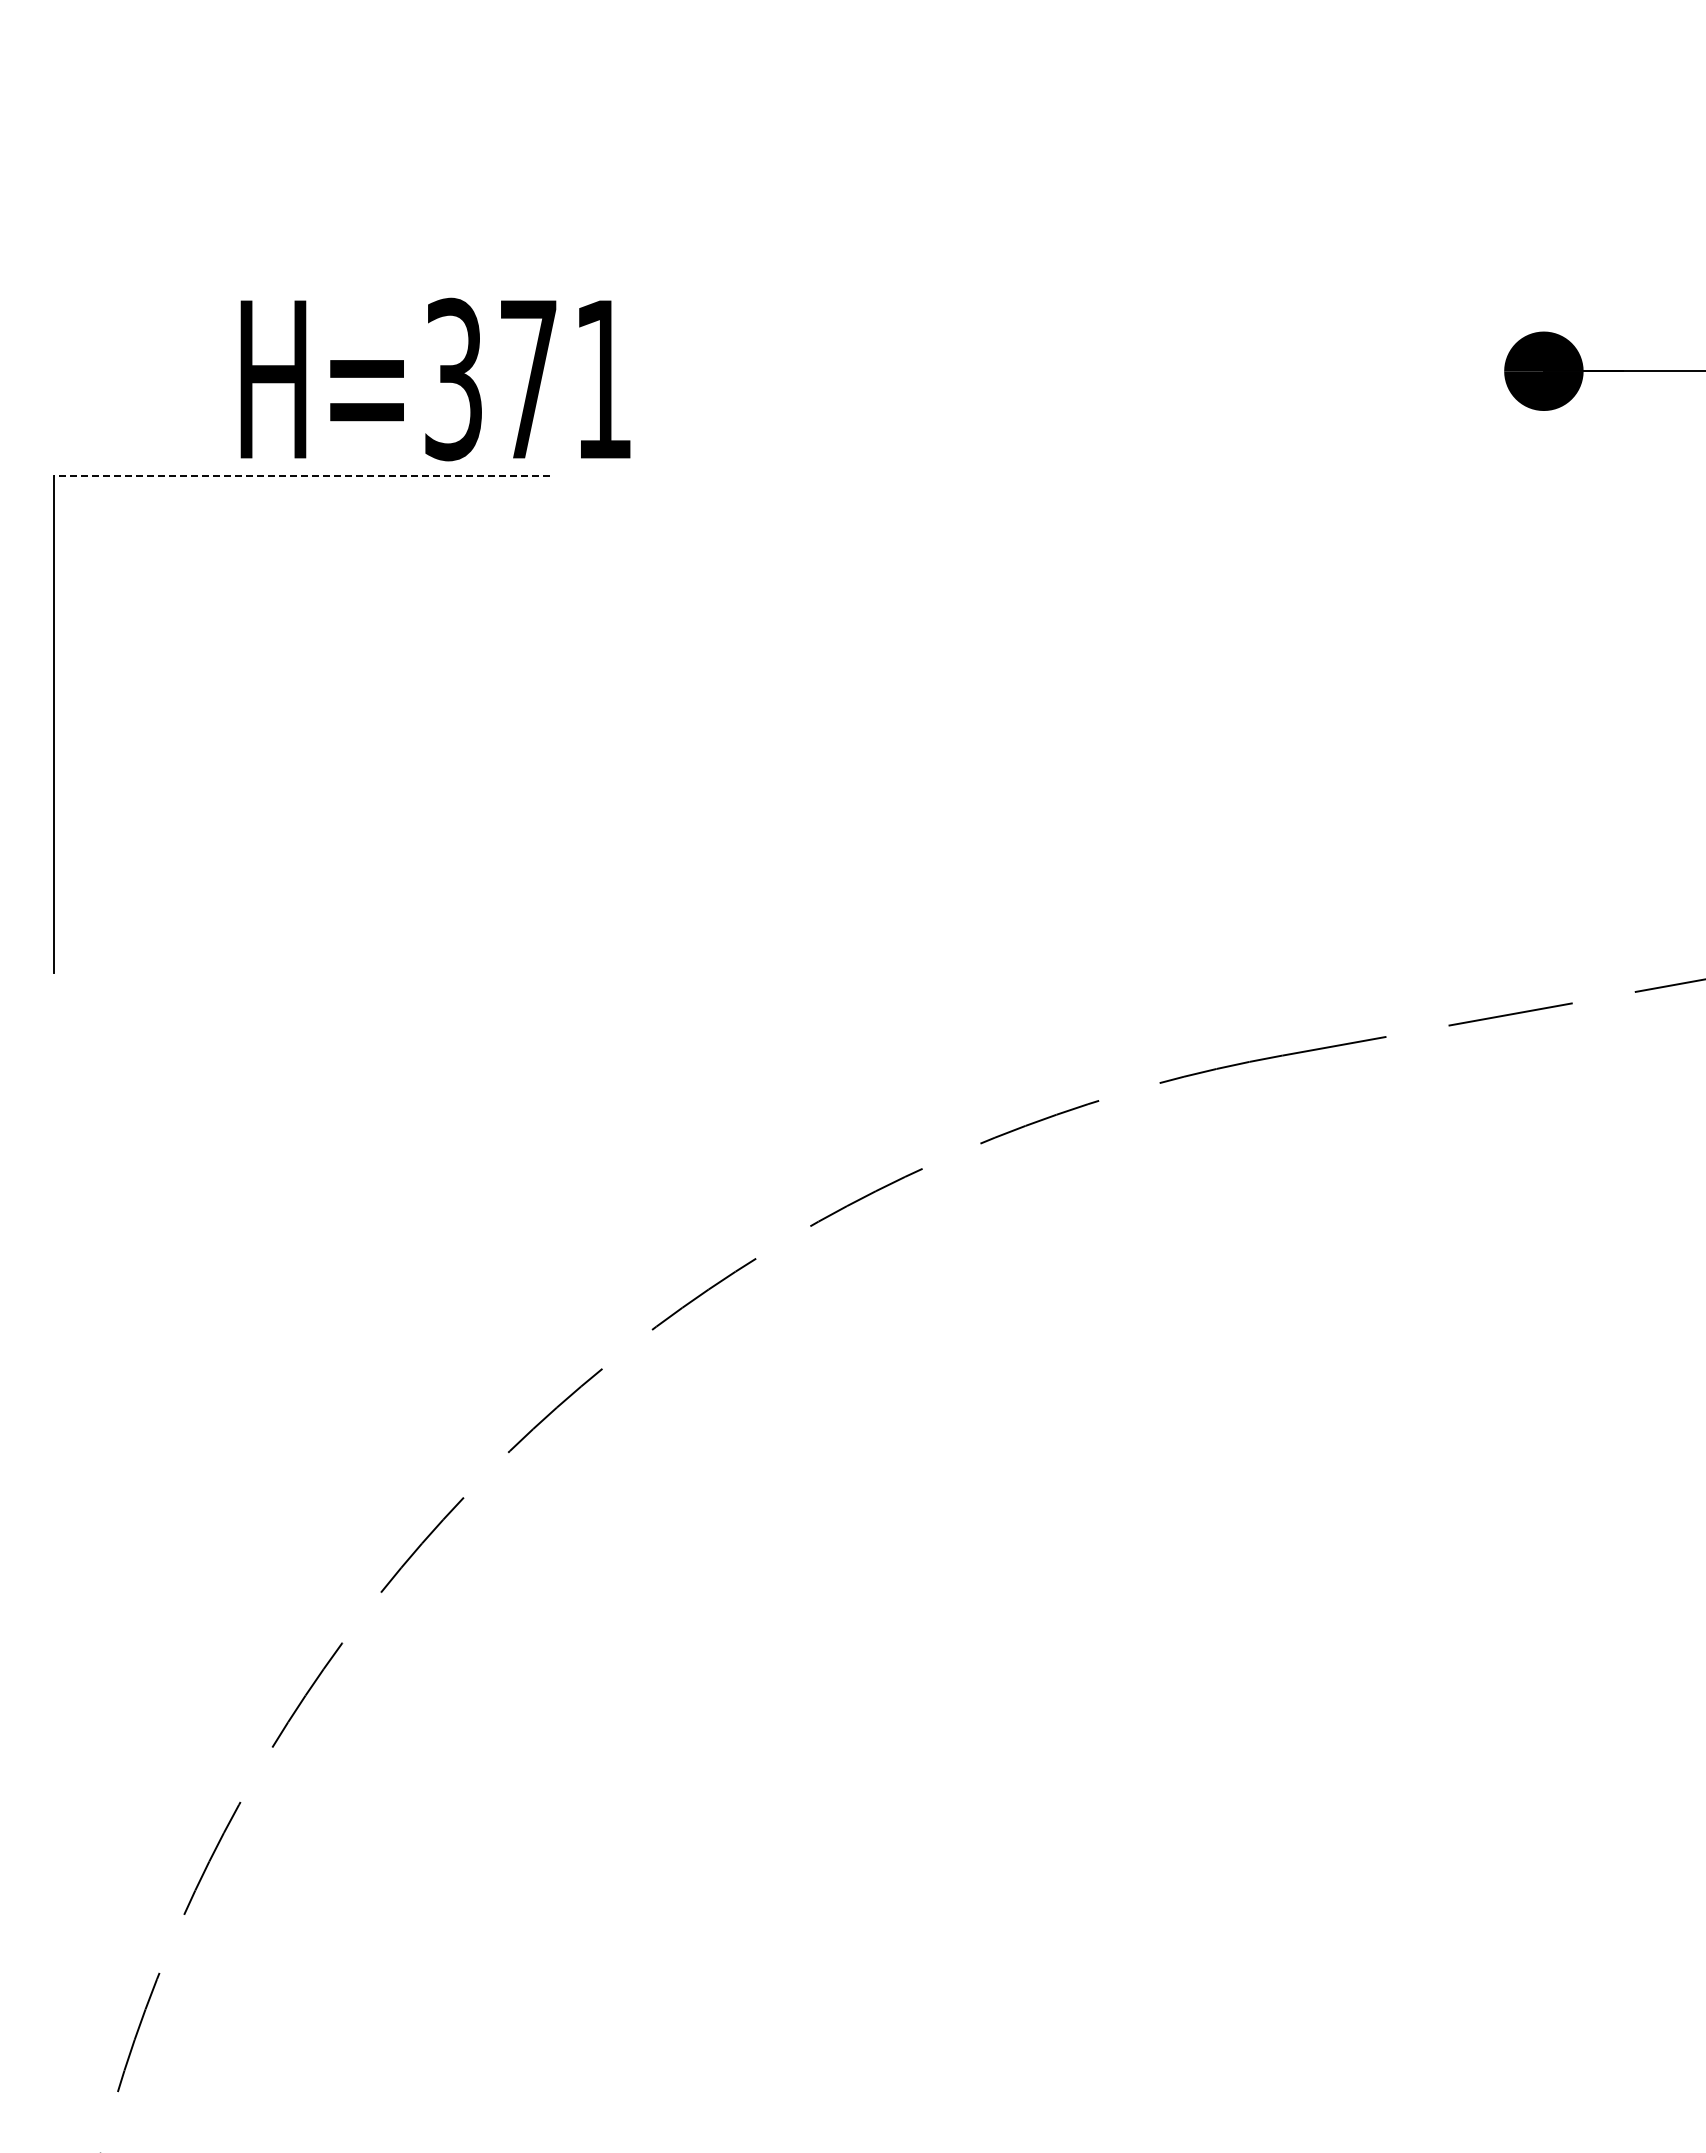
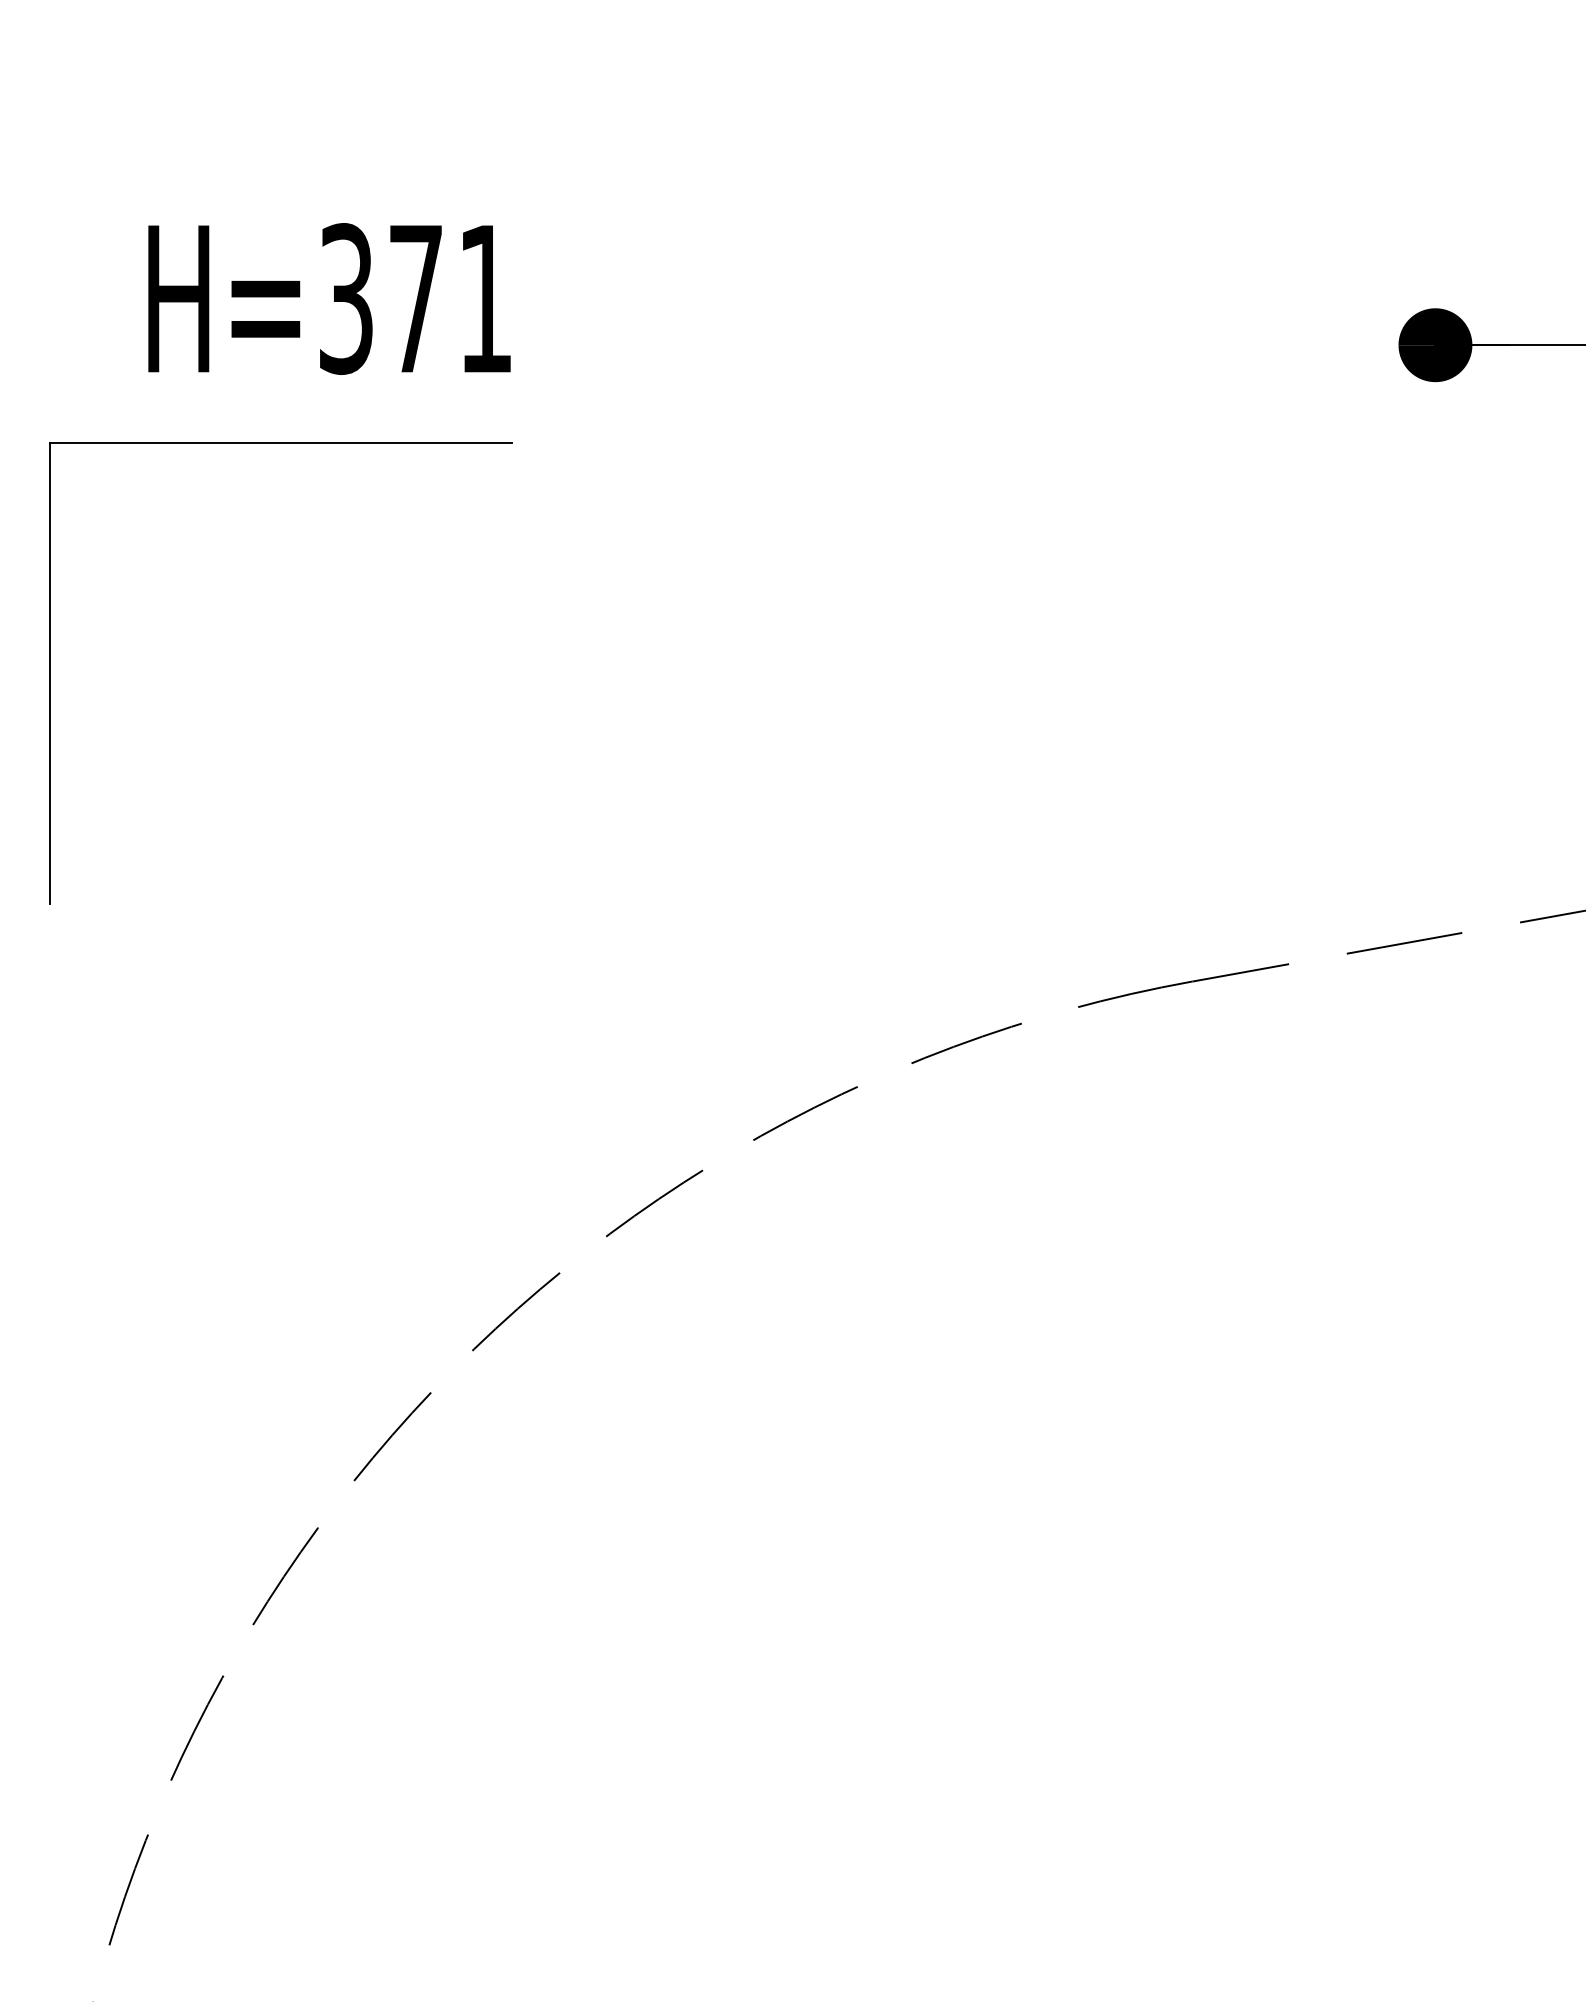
text: (435, 379) -> (329, 298), moved
line: (301, 475) -> (280, 442), dashed -> solid

